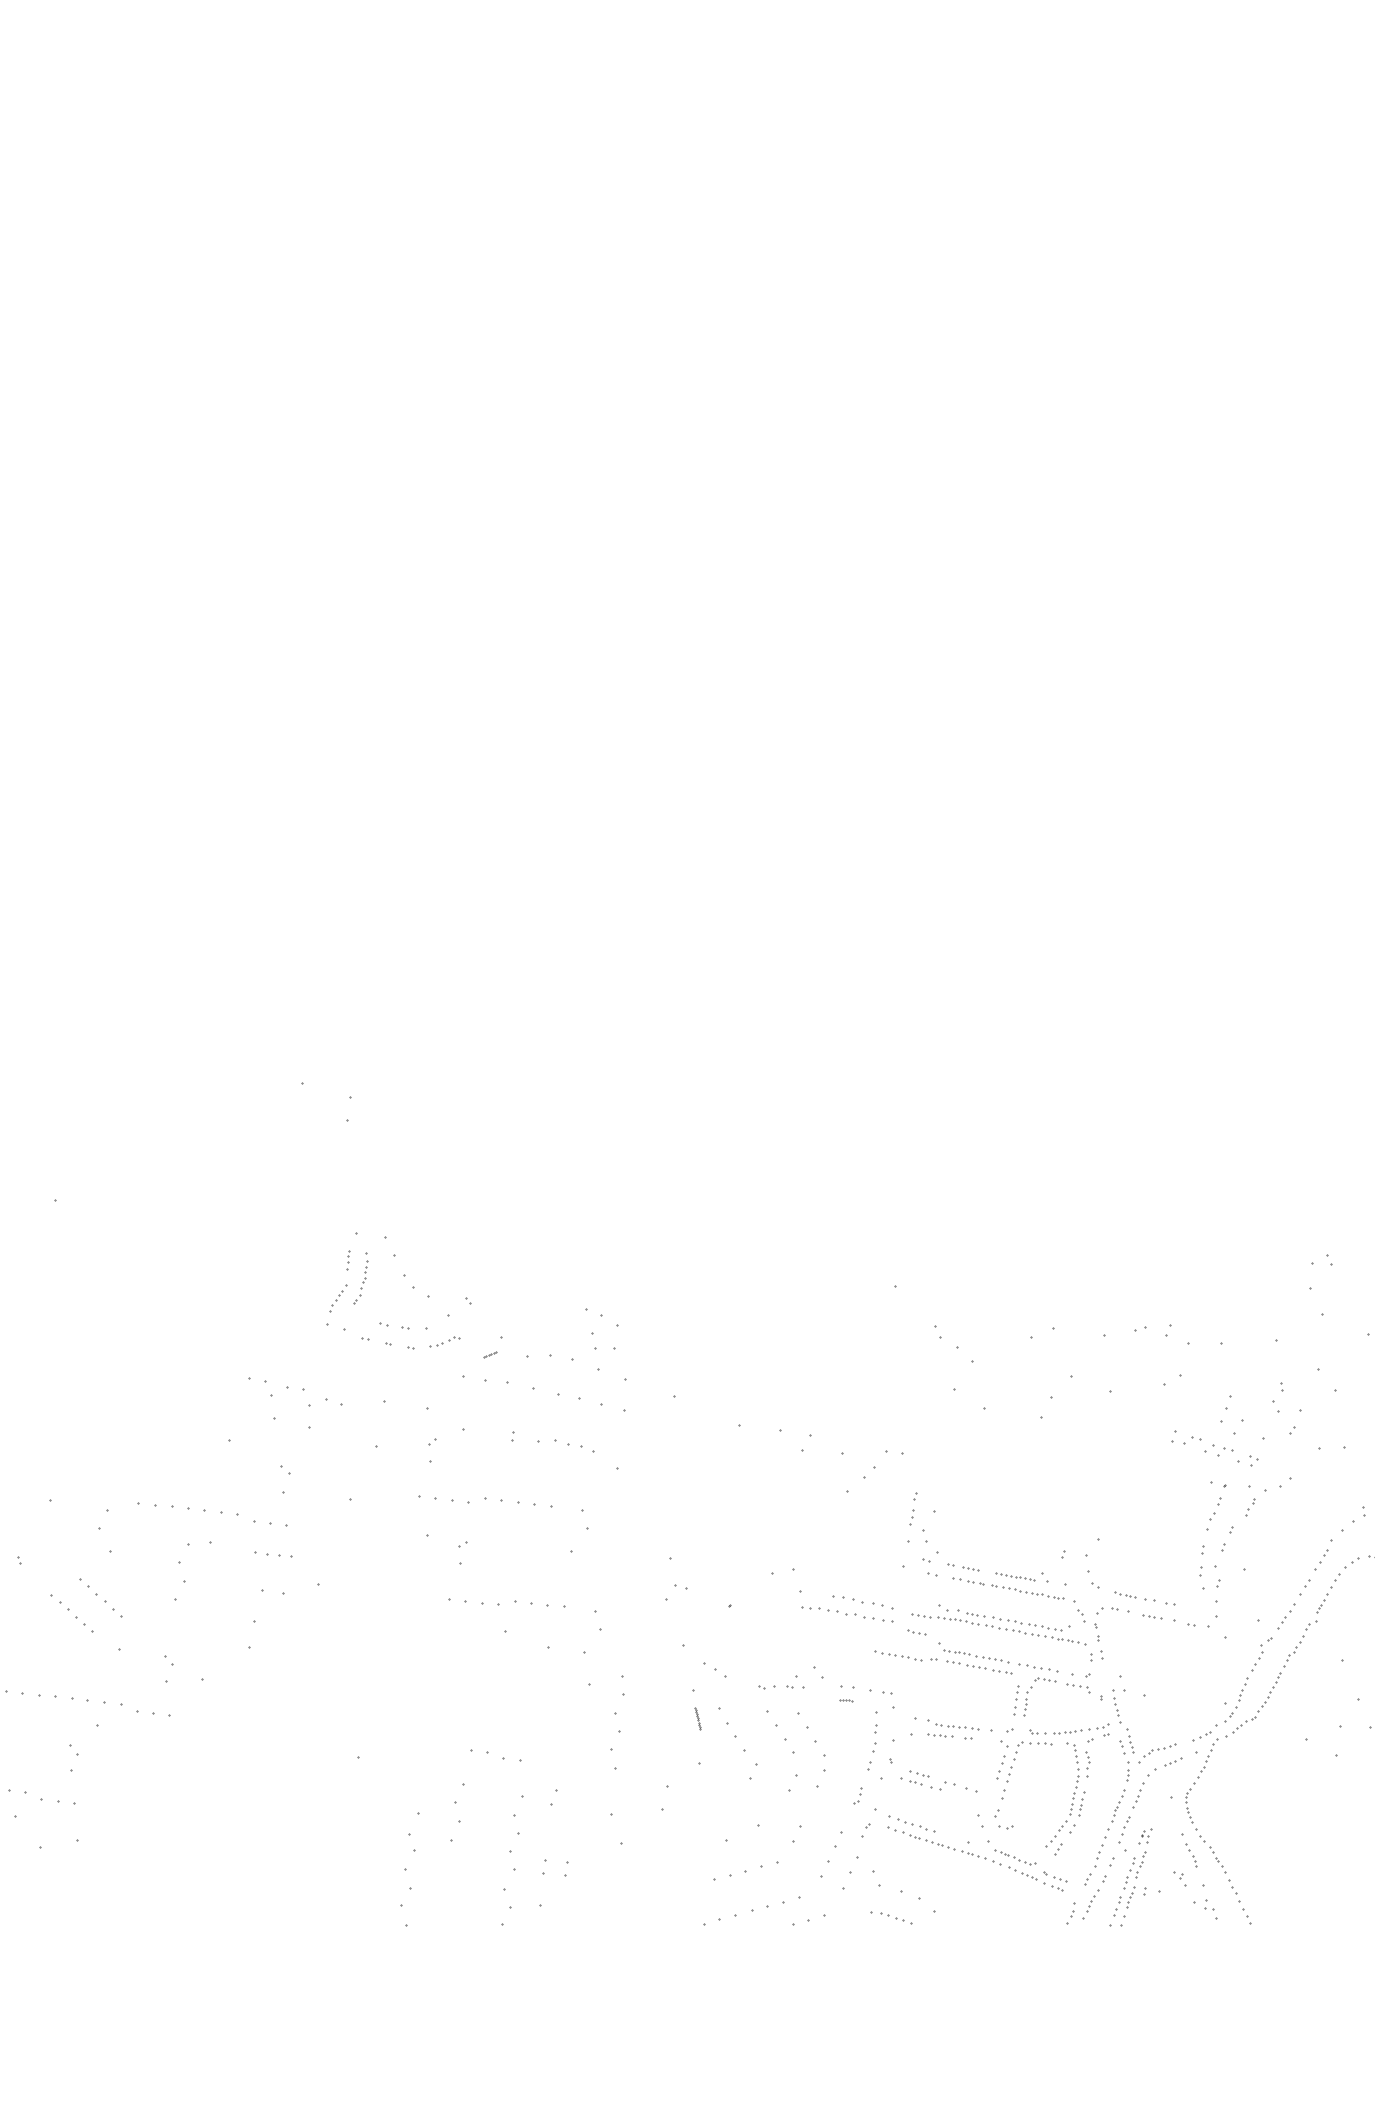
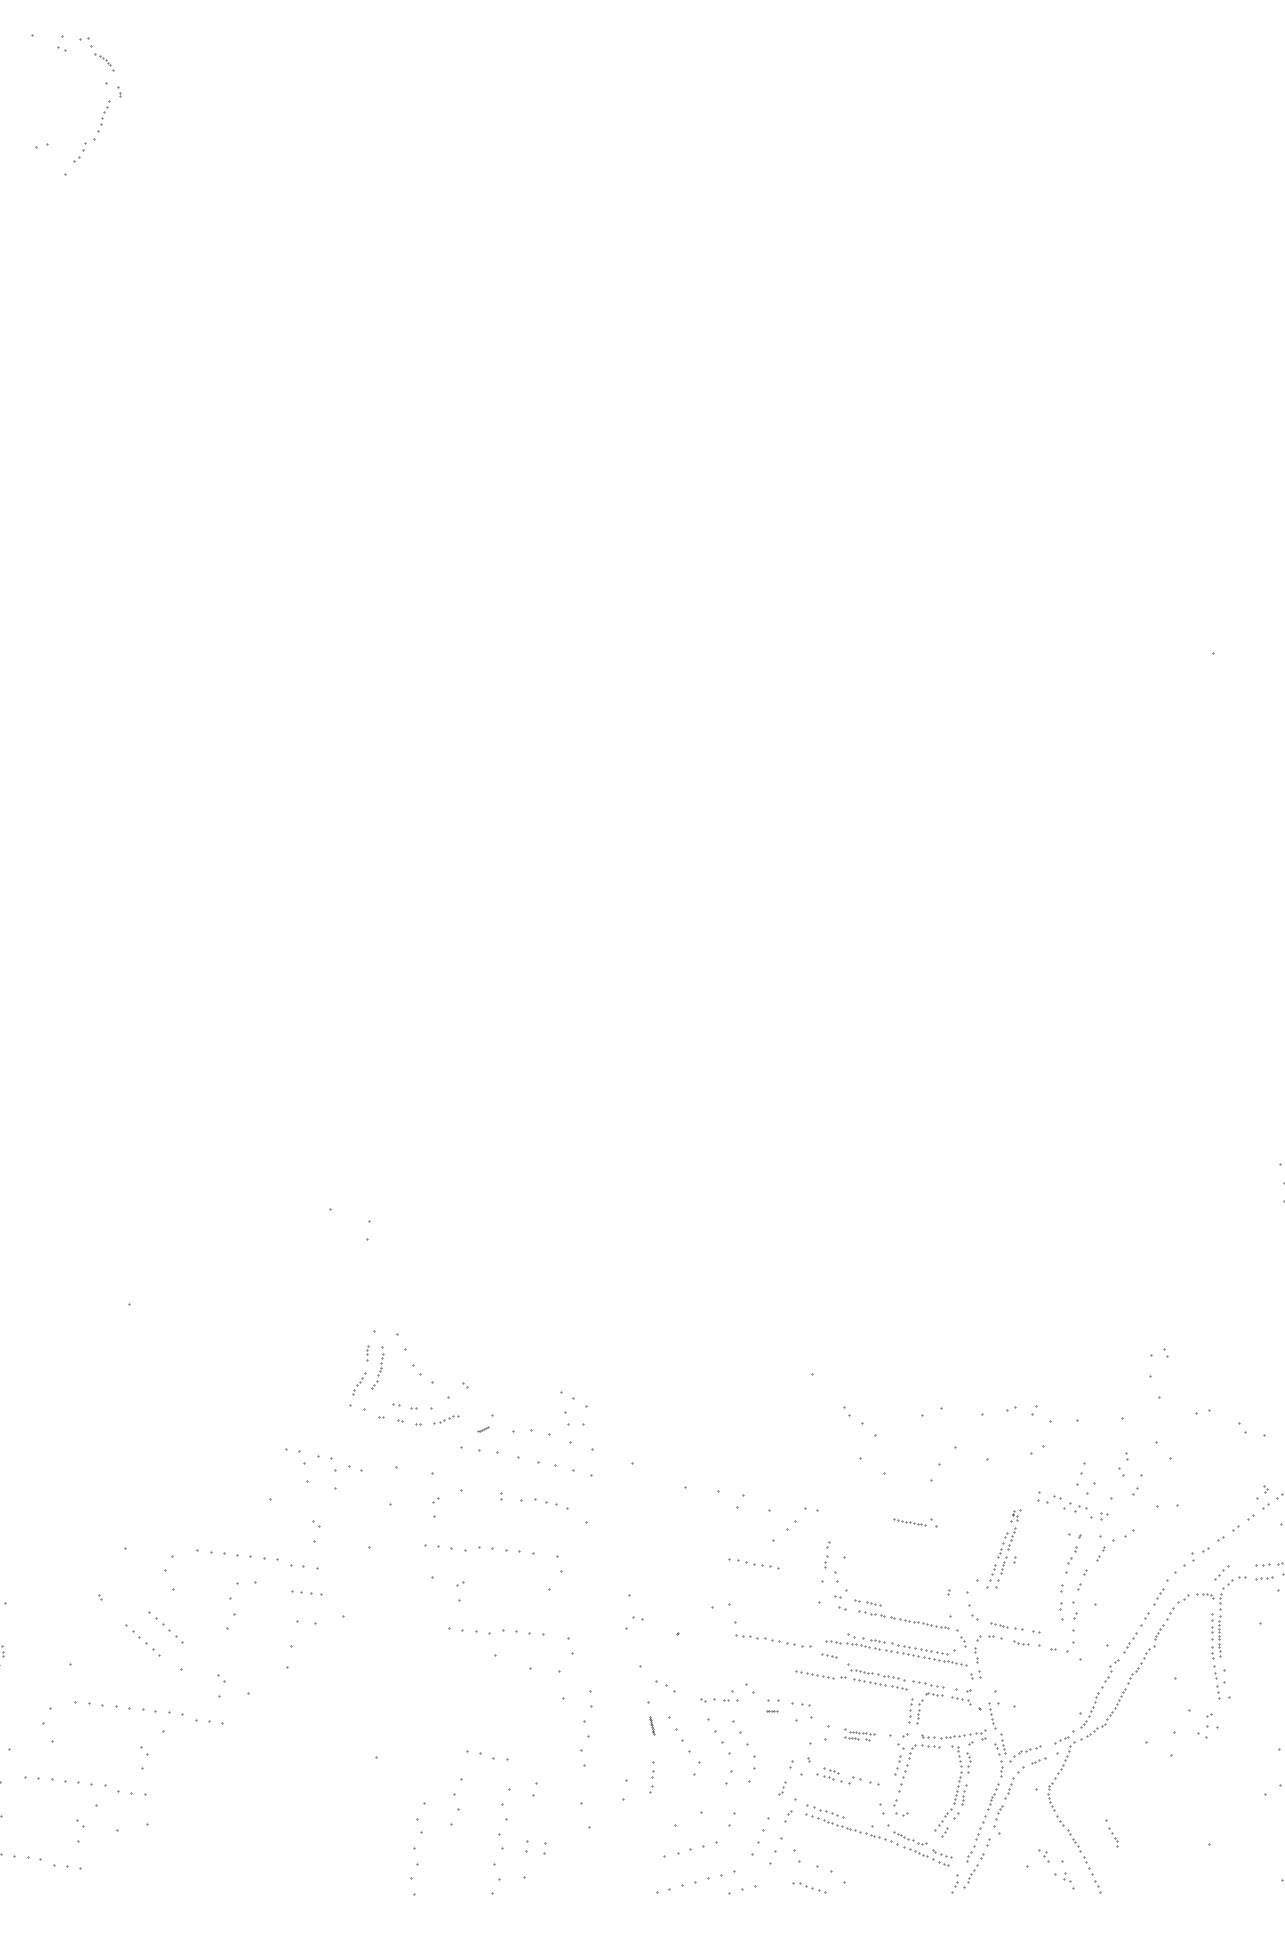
part: (1022, 1576) -> (915, 1522), moved
part: (862, 1601) -> (753, 1563), moved
part: (953, 1729) -> (859, 1734), size x0.7
part: (874, 1738) -> (651, 1781), moved
part: (1188, 1851) -> (1111, 1833), moved
part: (1130, 1876) -> (1003, 1548), moved

